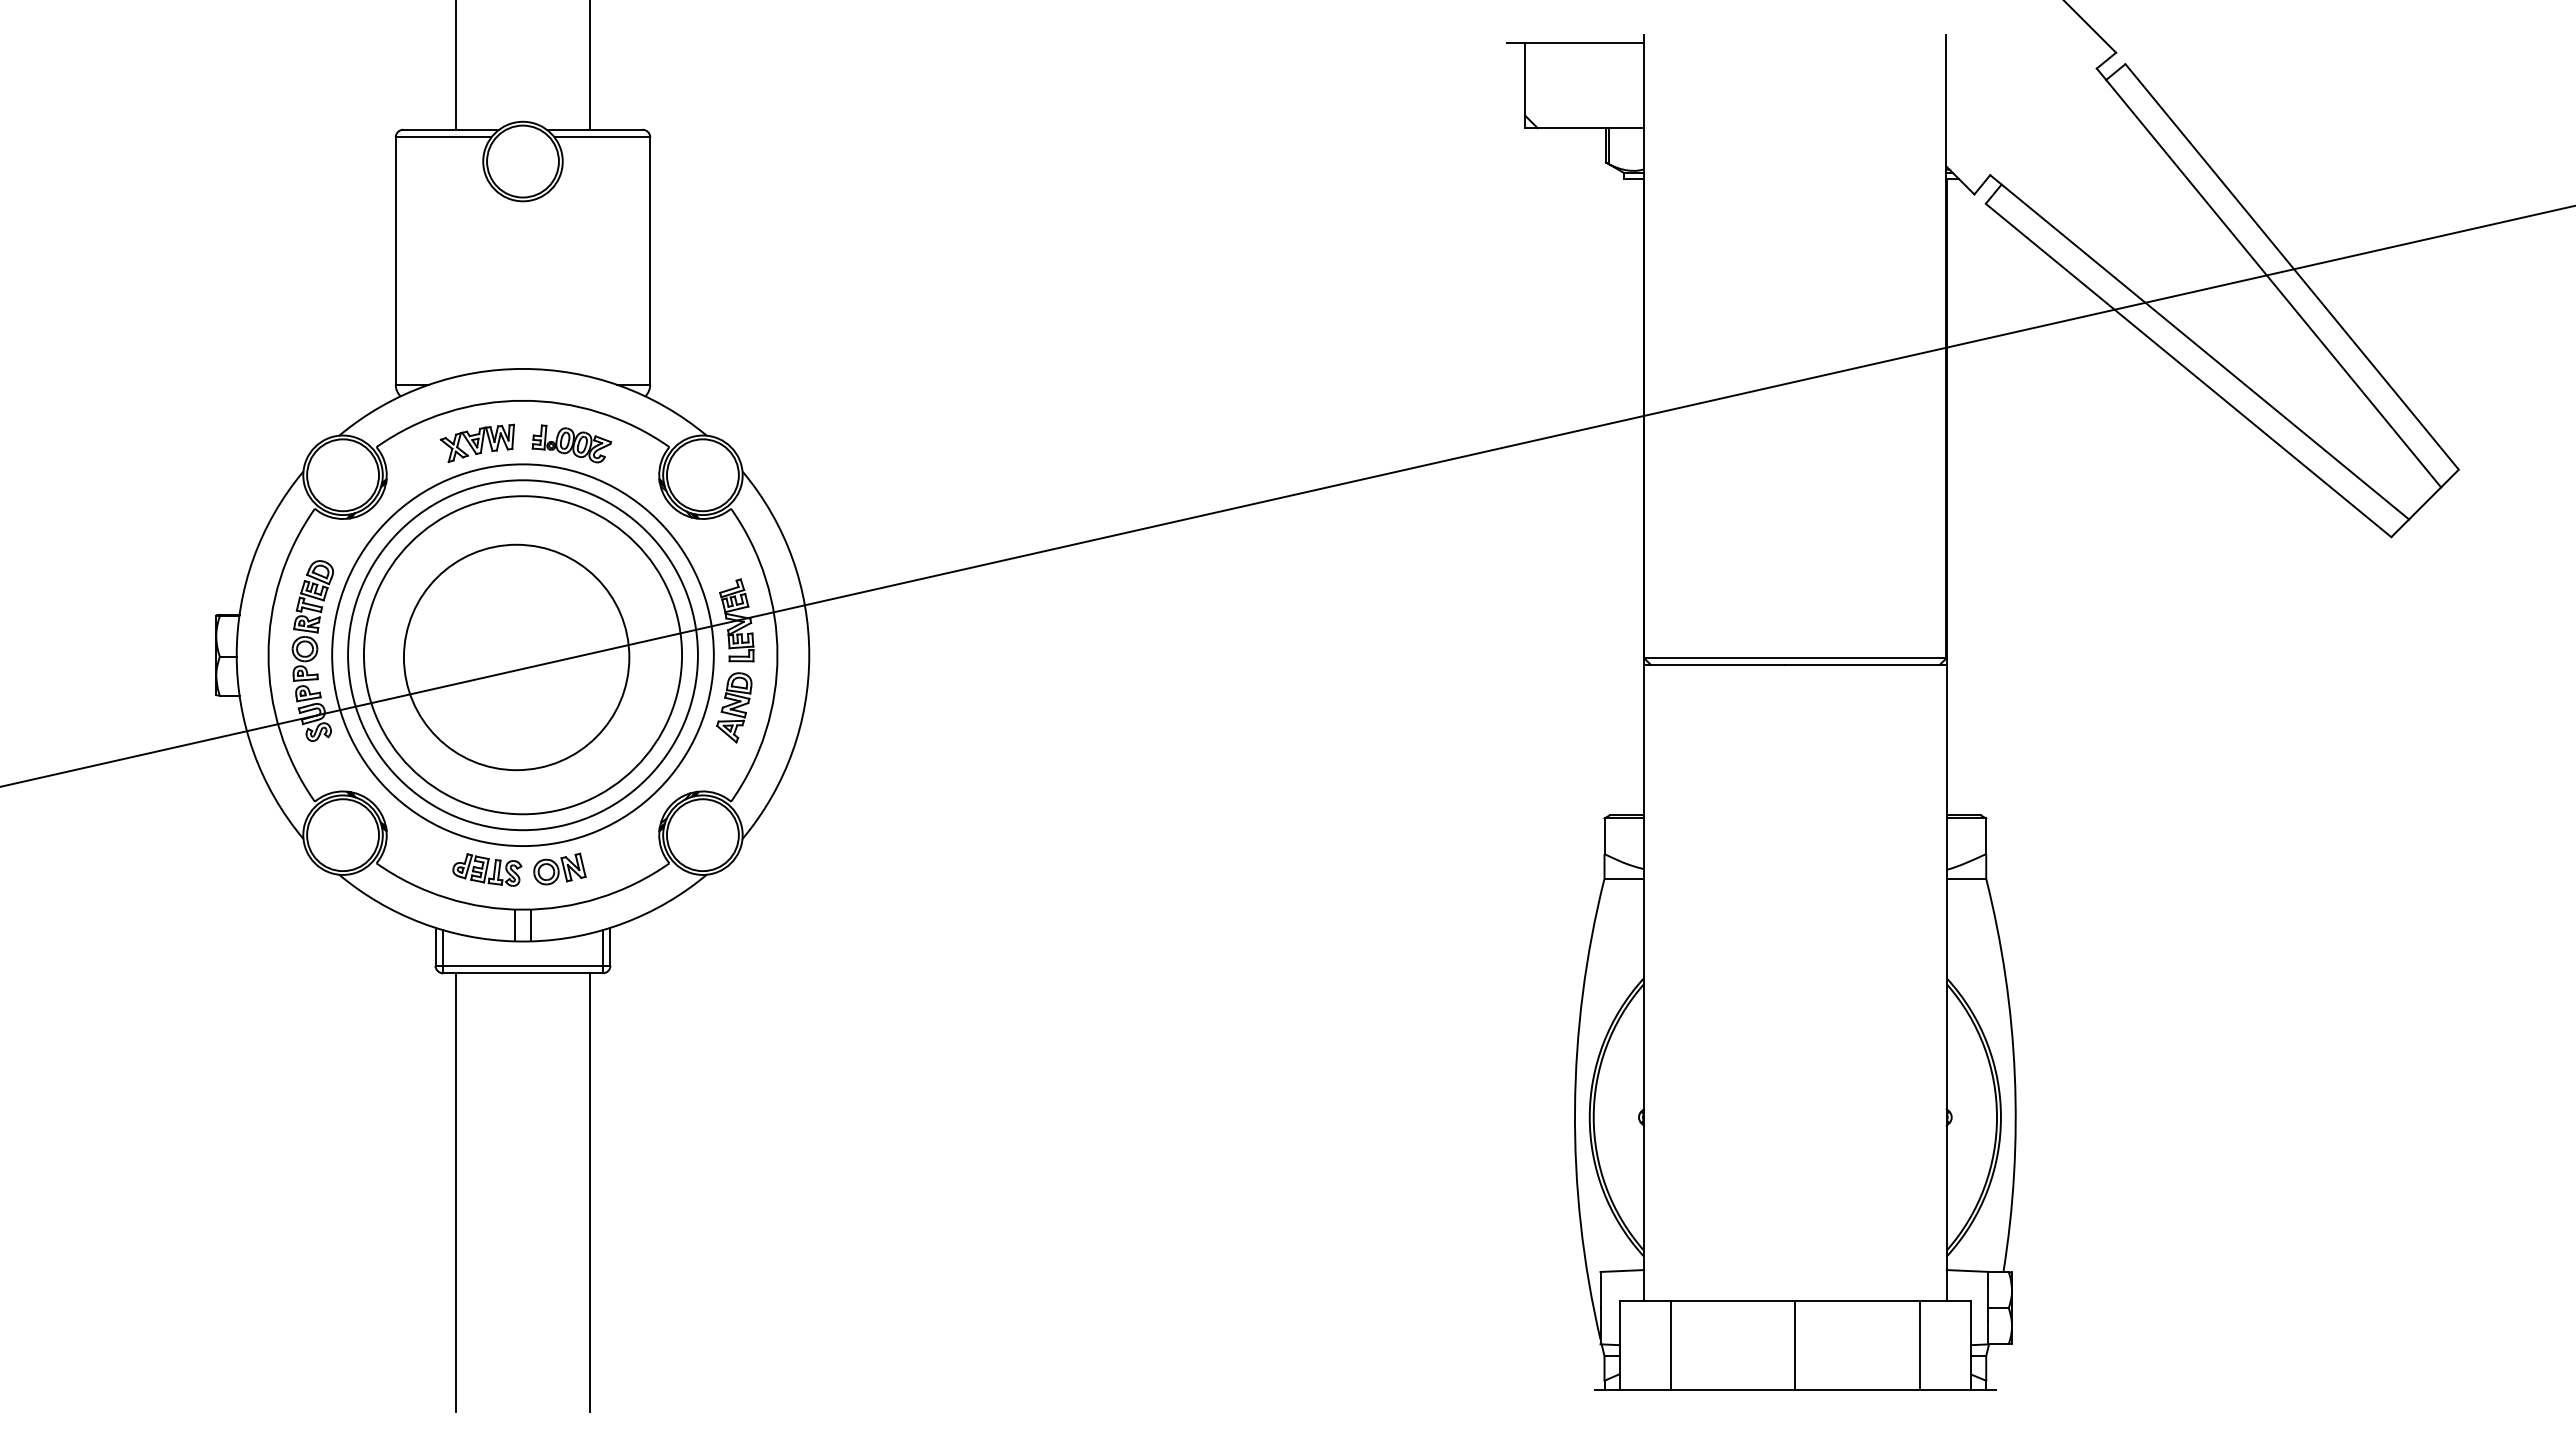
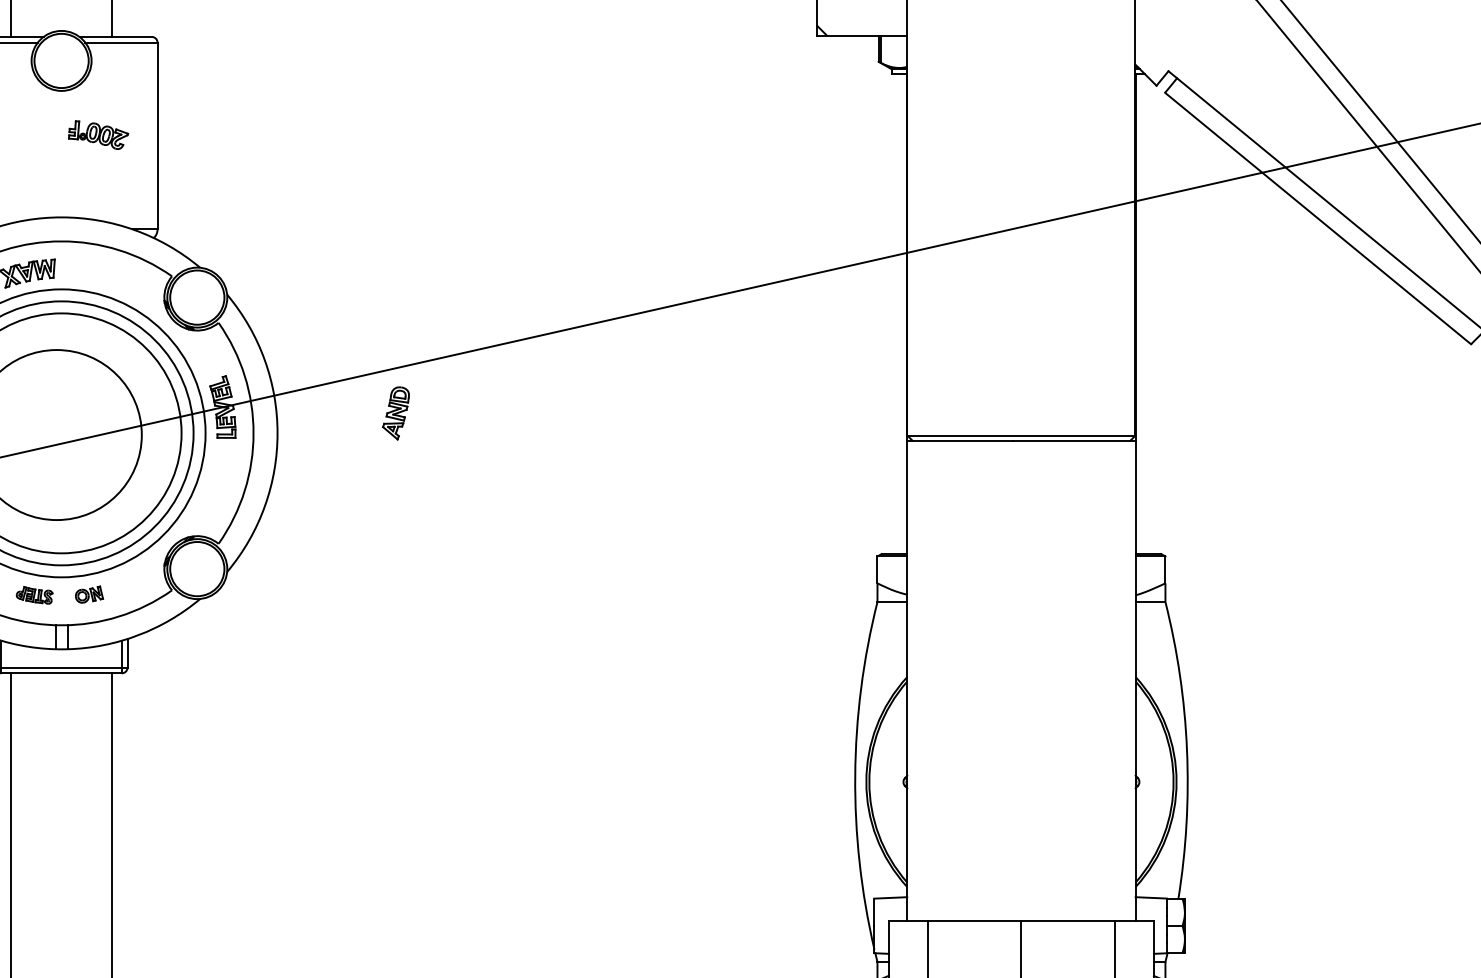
part: (571, 443) -> (98, 134), moved
part: (734, 707) -> (396, 413), moved
part: (559, 868) -> (89, 594), size x0.7
part: (487, 869) -> (34, 595), size x0.7

